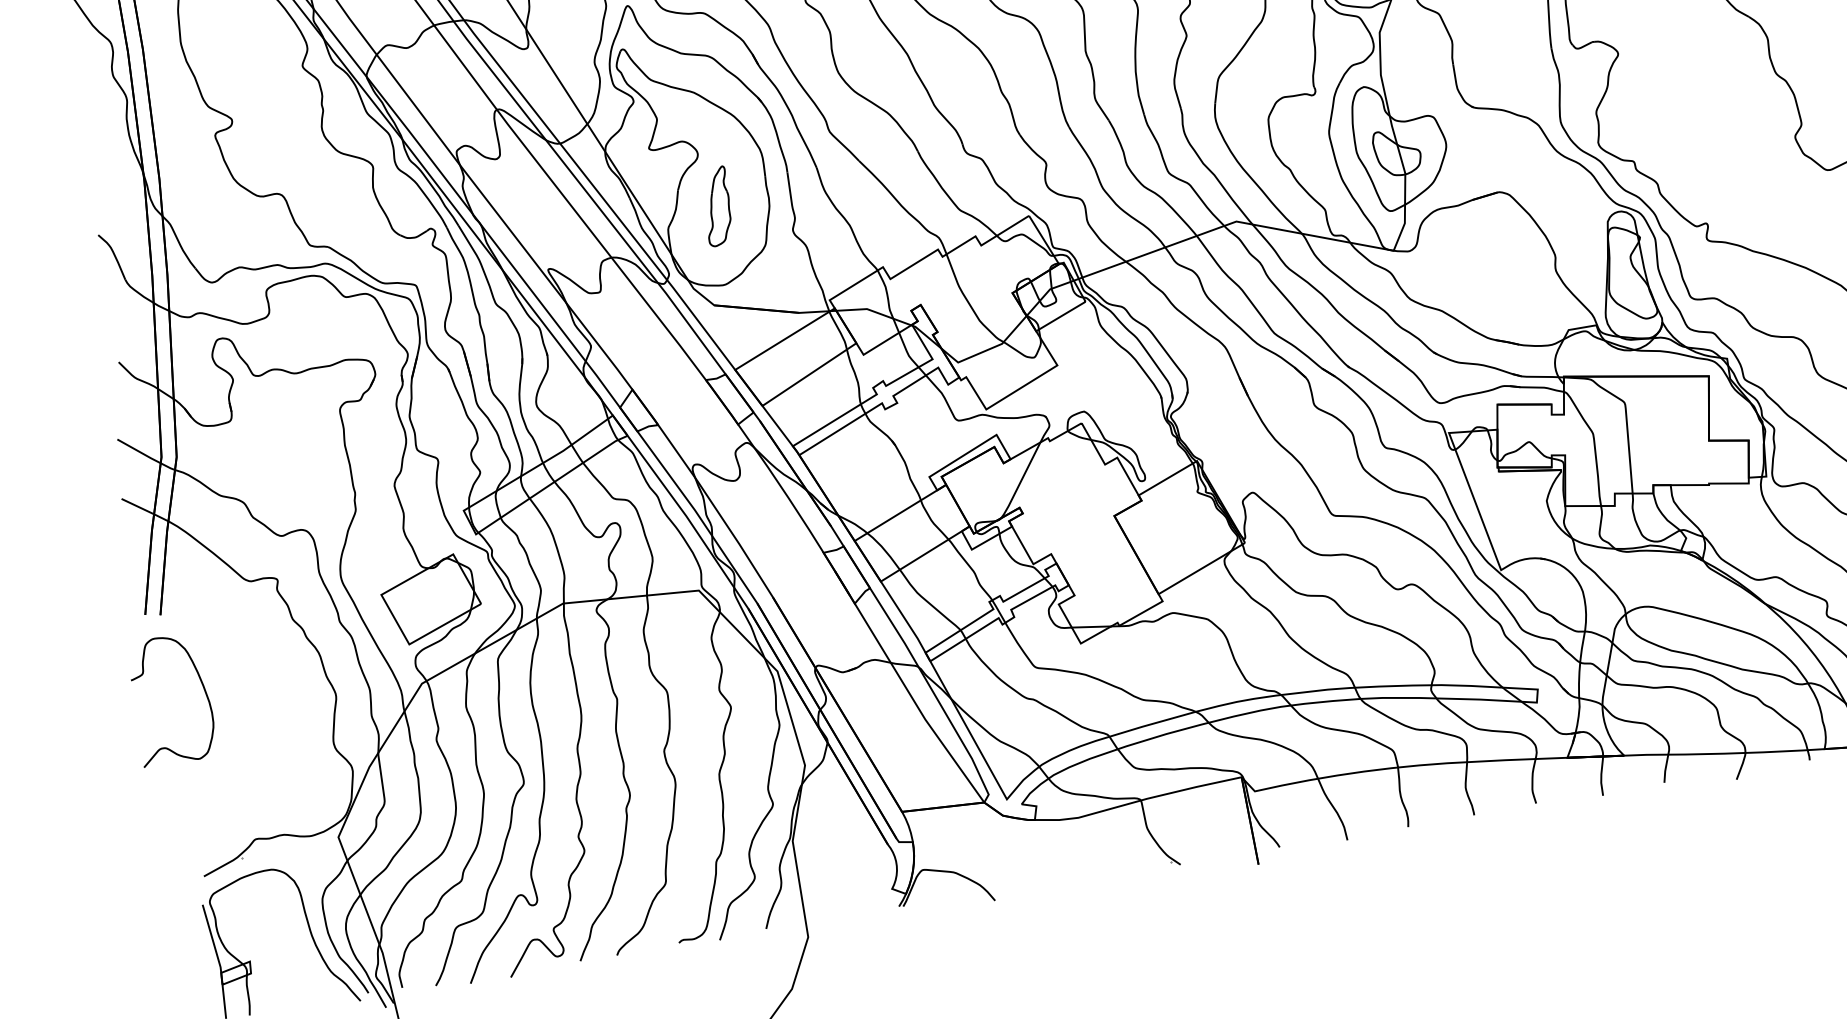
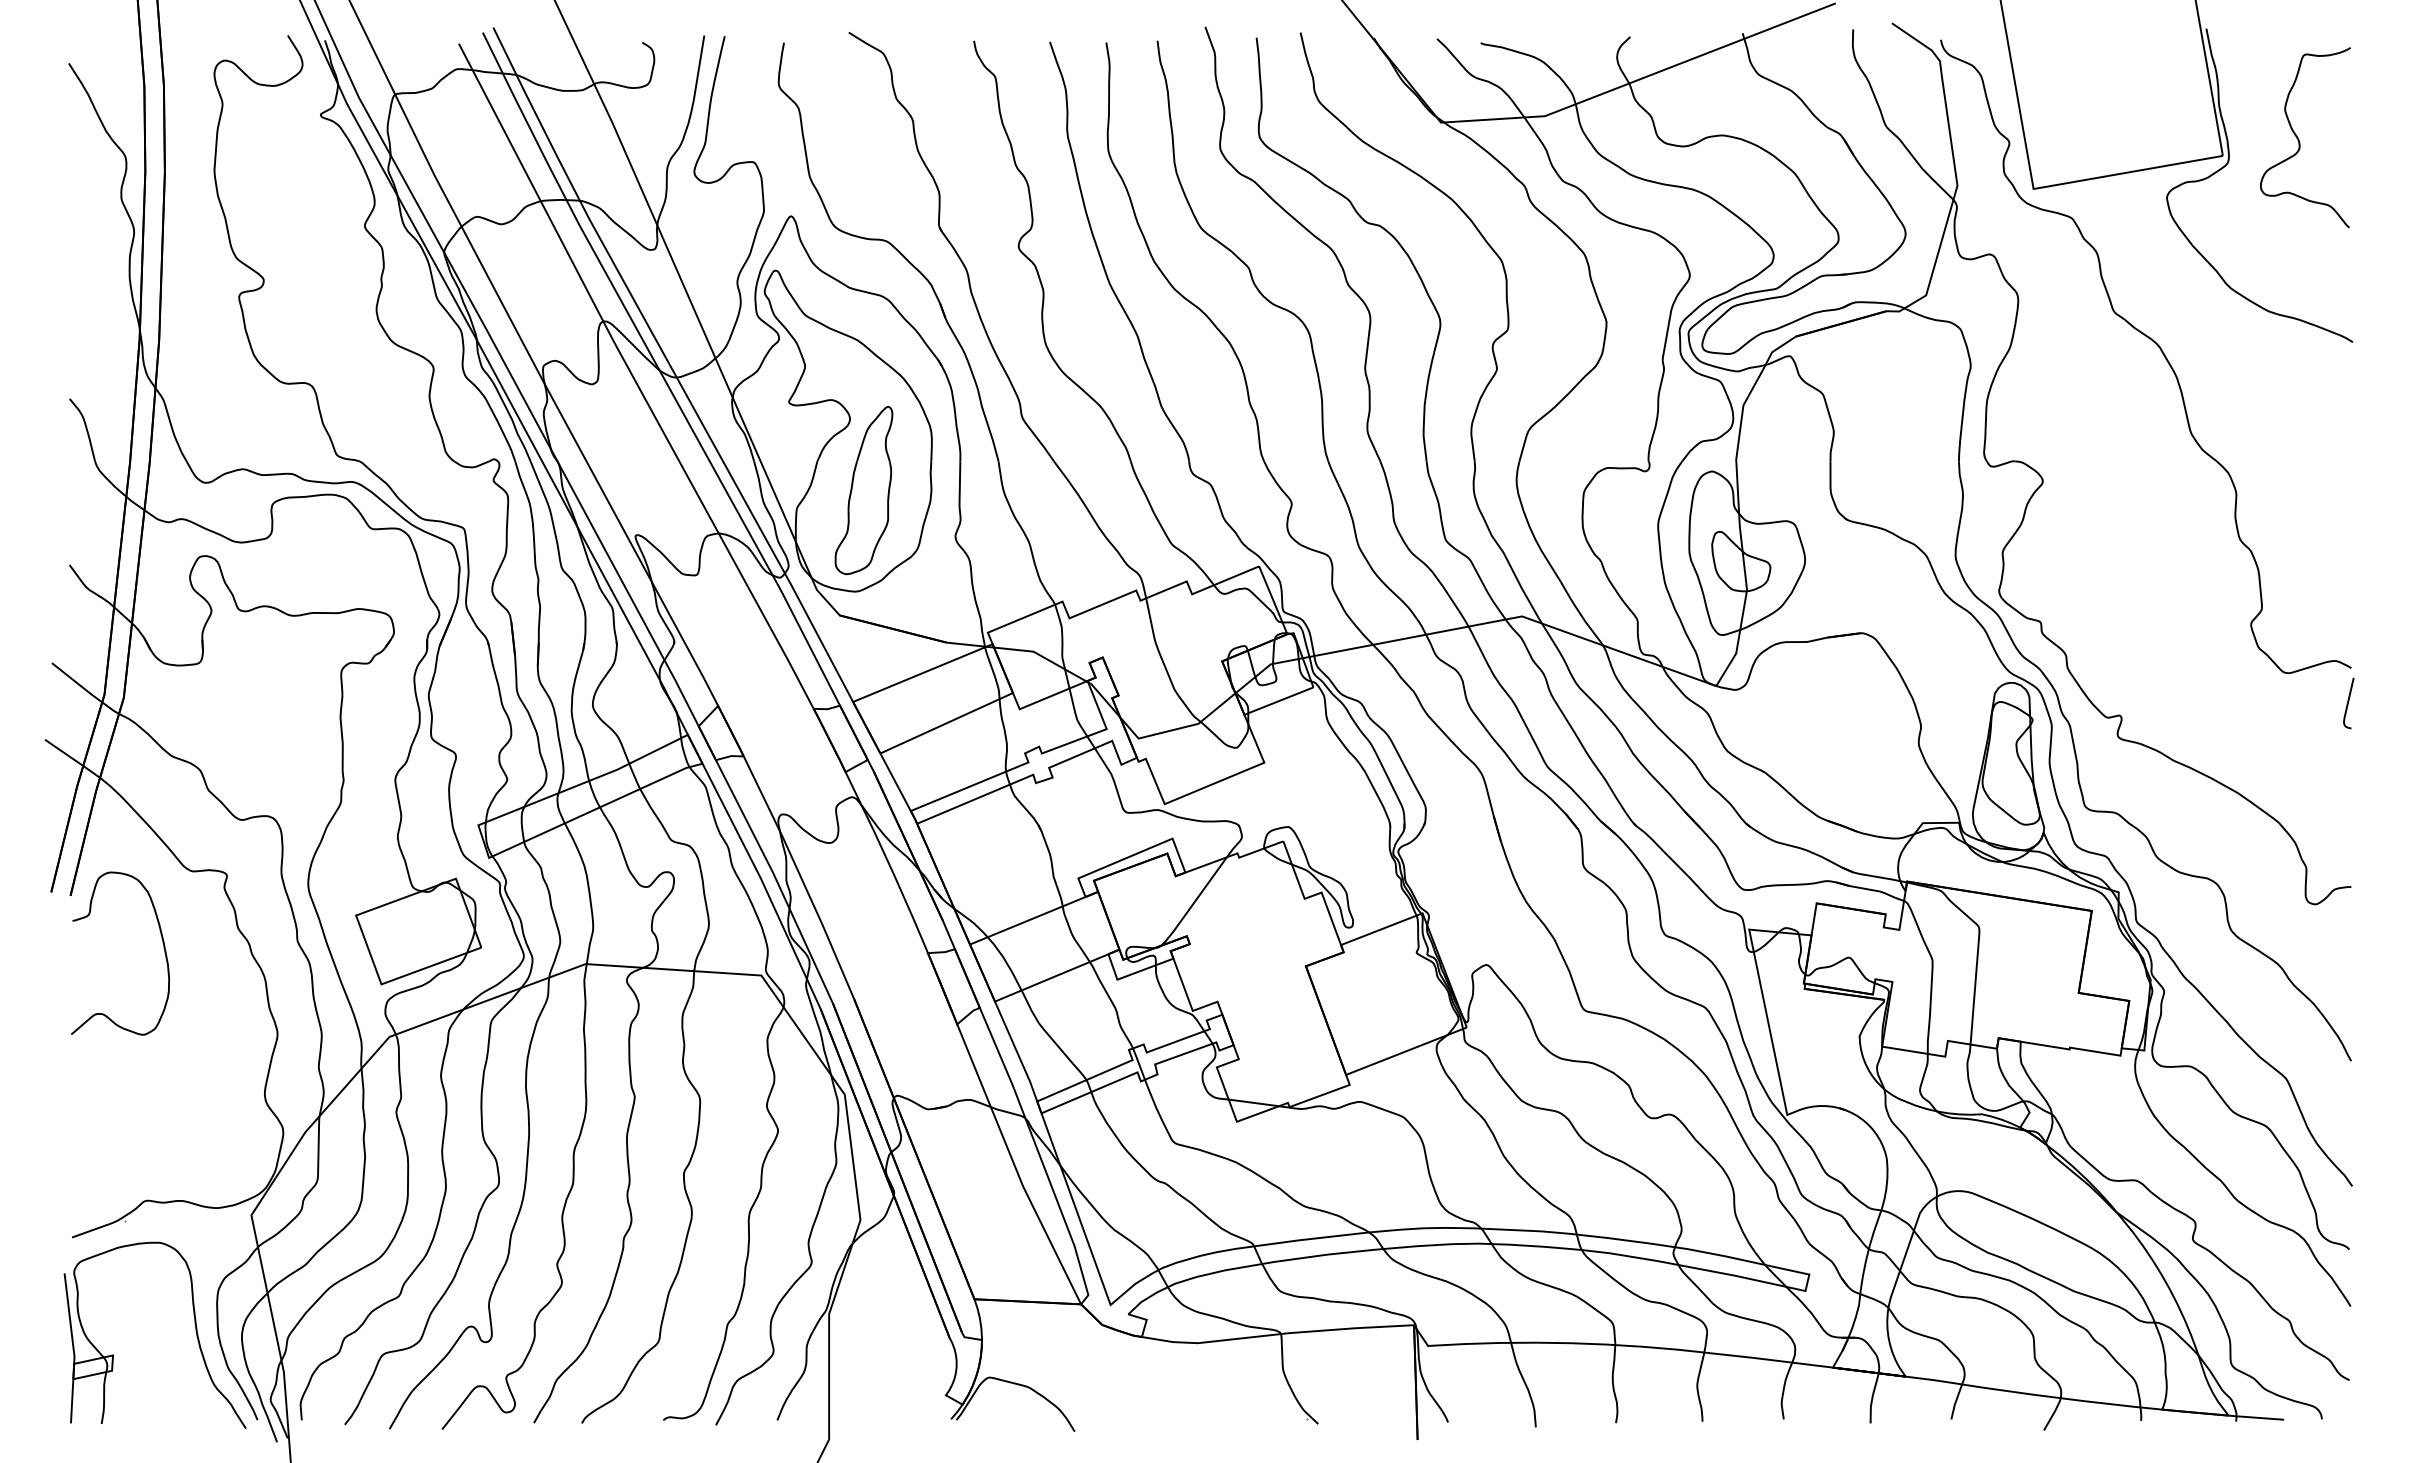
part: (716, 206) -> (863, 489), size x1.67
curve: (202, 686) -> (162, 943), moved

